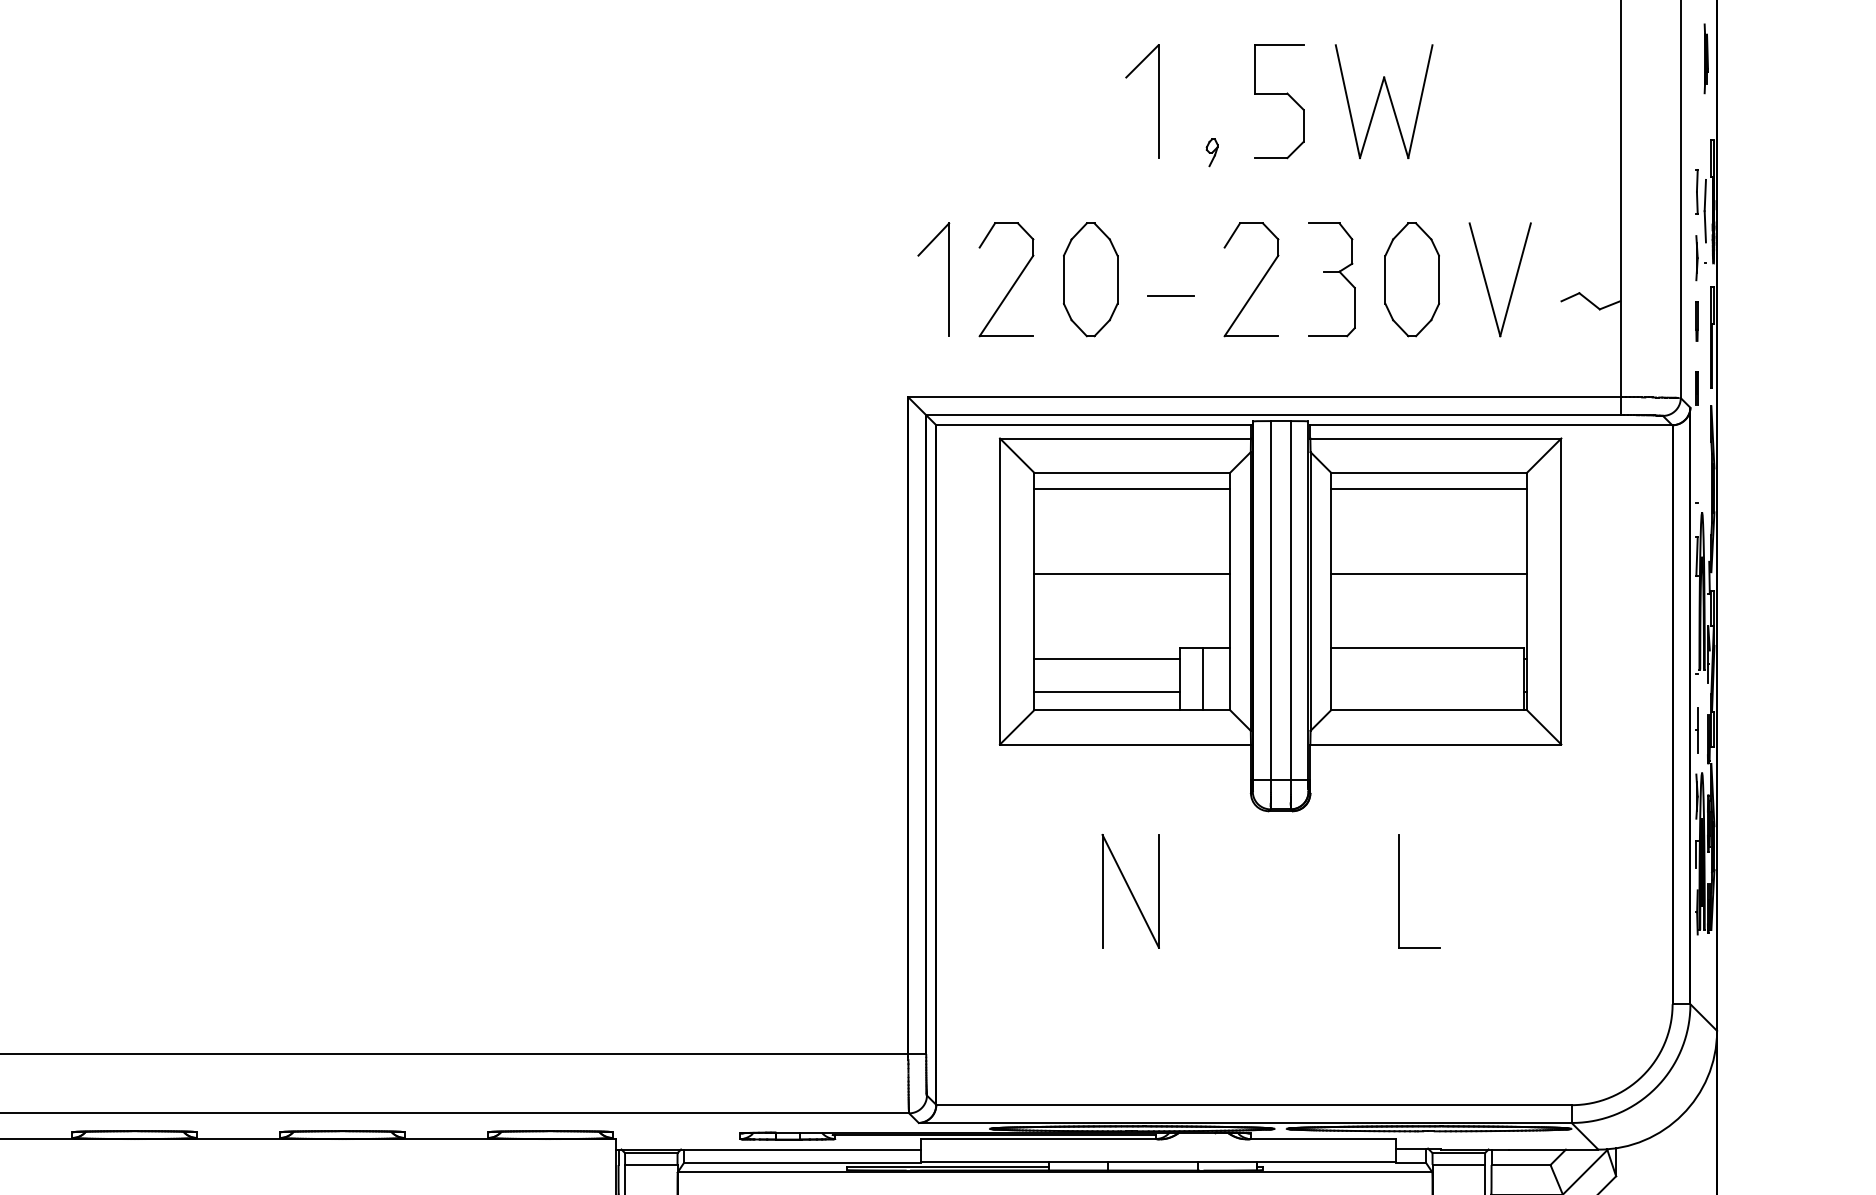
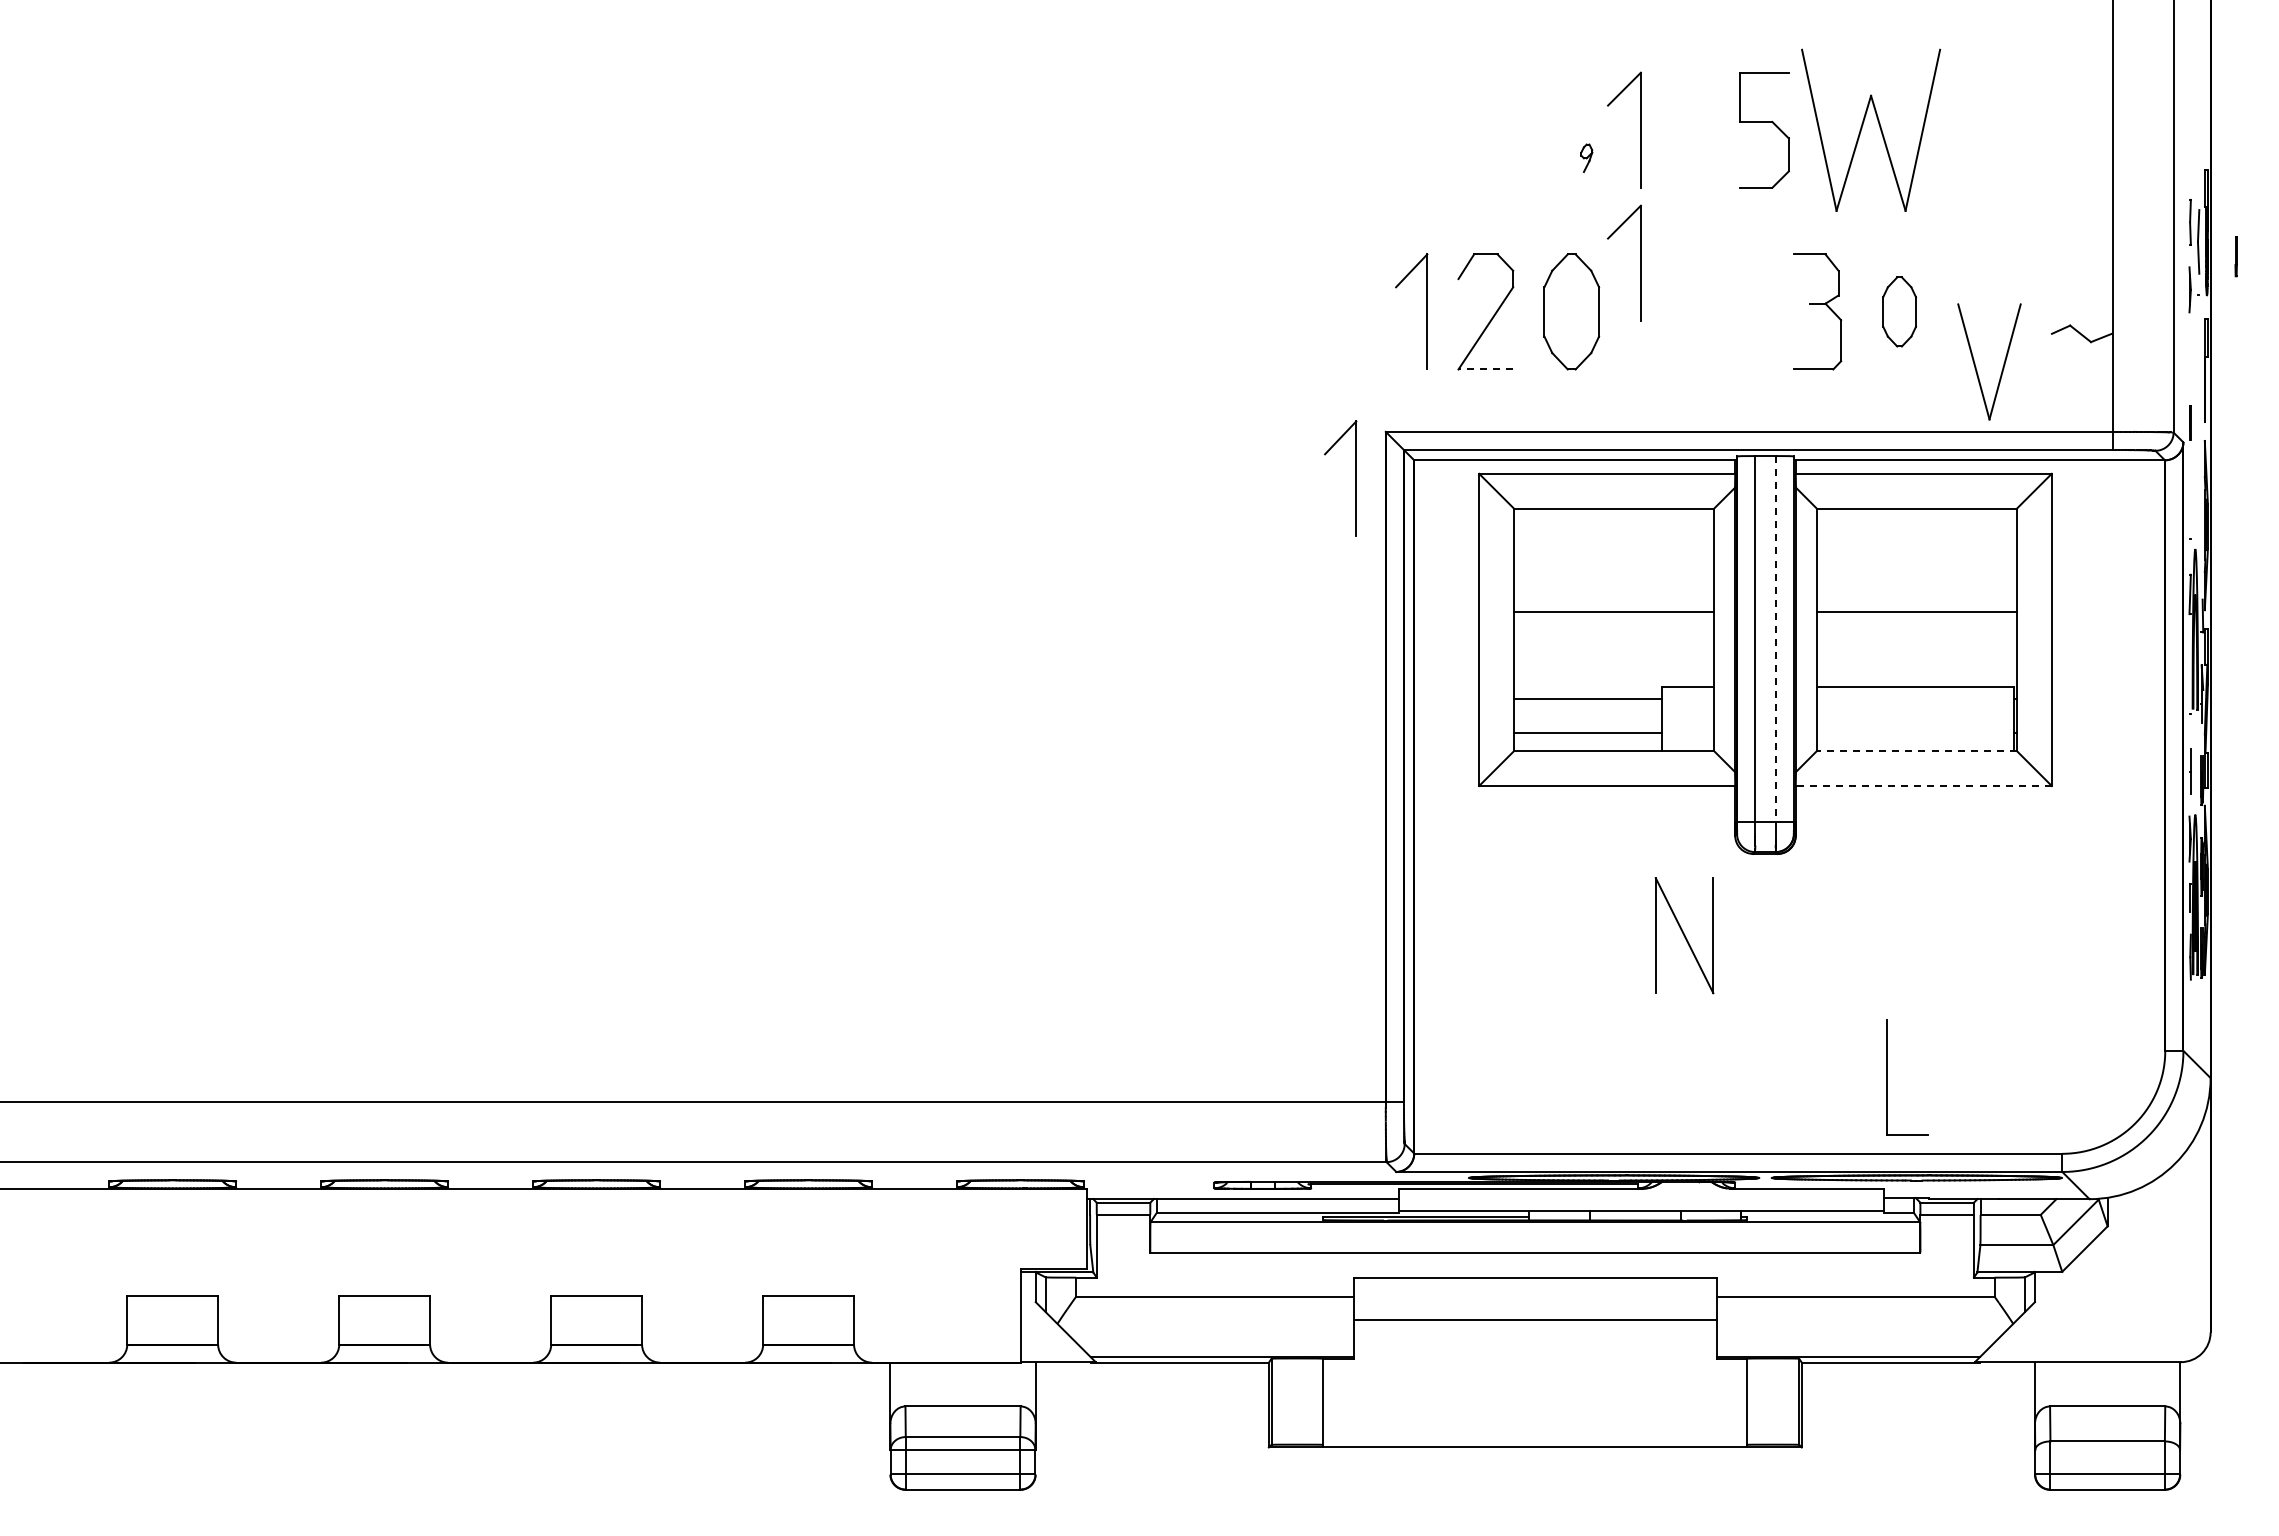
part: (1706, 58) -> (2199, 86), removed
part: (1383, 100) -> (1870, 129), size x1.4
part: (1212, 151) -> (1586, 157), moved
part: (1158, 231) -> (1640, 262), added
part: (1412, 279) -> (1899, 311), size x0.6
part: (1487, 284) -> (1976, 366), moved
part: (1257, 285) -> (1741, 317), removed
line: (1170, 296) -> (1653, 328), removed
line: (1696, 321) -> (2235, 256), moved
line: (1006, 336) -> (1485, 369), solid -> dashed
part: (878, 443) -> (1355, 478), added
line: (1132, 489) -> (1614, 525), removed
line: (1428, 489) -> (1916, 525), removed
line: (1290, 599) -> (1775, 638), solid -> dashed
line: (1203, 679) -> (1686, 719), removed
line: (1428, 710) -> (1916, 751), solid -> dashed
line: (1435, 744) -> (1923, 785), solid -> dashed
part: (1130, 891) -> (1684, 935), moved
part: (1400, 891) -> (1887, 1077), moved

